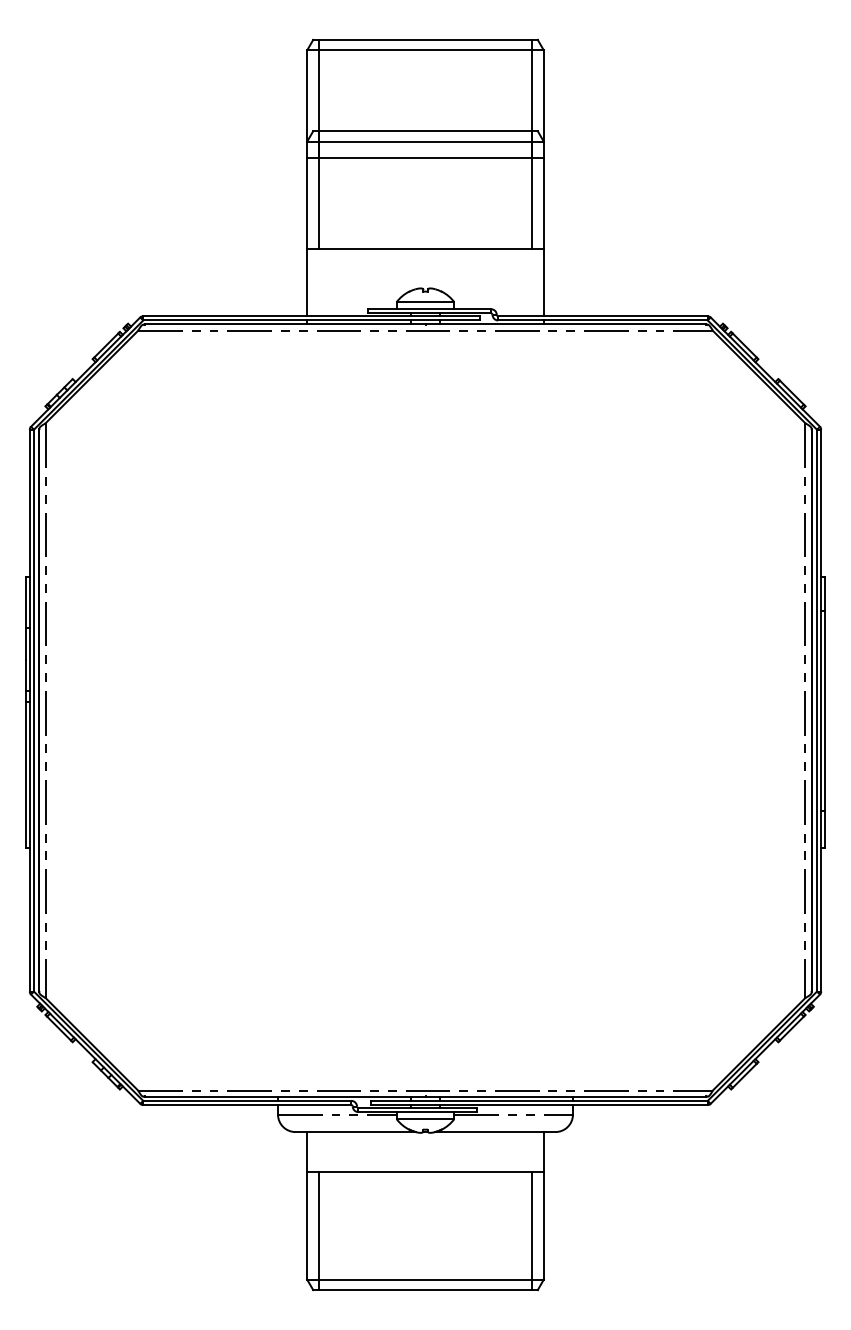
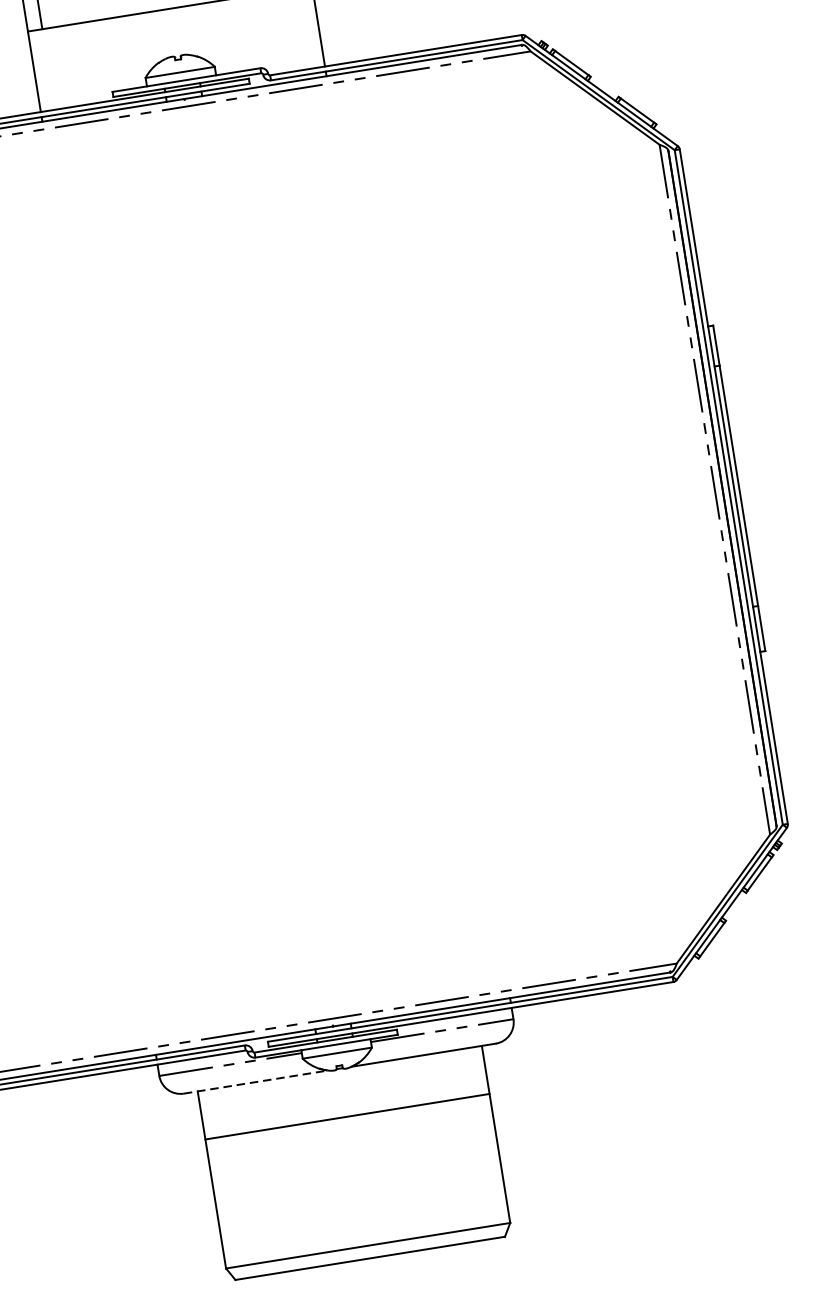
line: (356, 1132) -> (257, 1082), solid -> dashed
line: (319, 1231) -> (231, 1208), removed
line: (531, 1231) -> (486, 1167), removed

